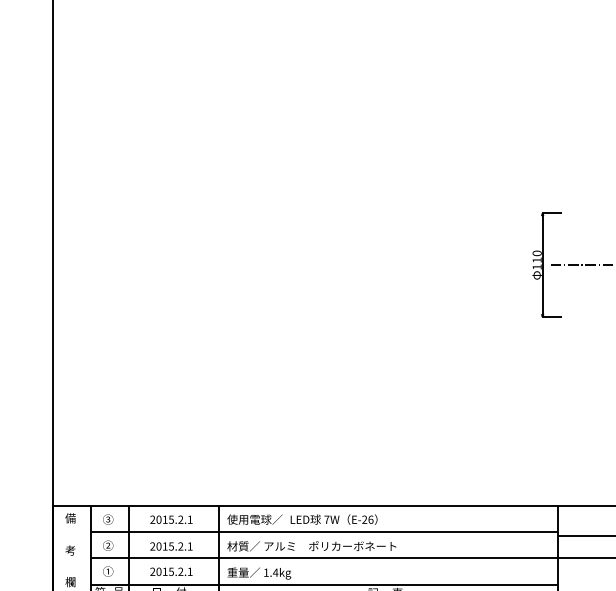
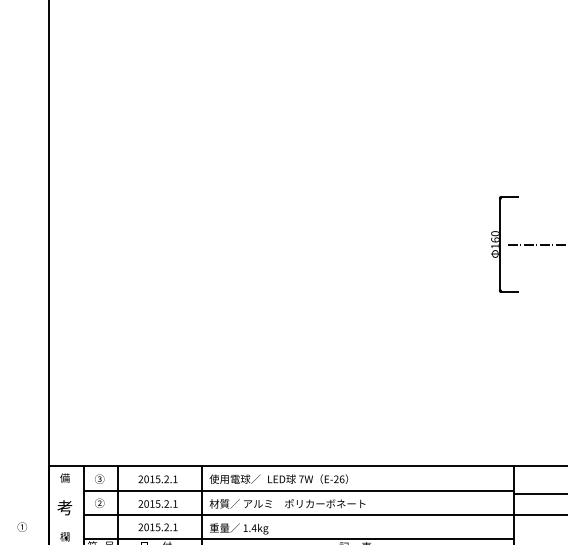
text: (536, 259) -> (494, 239), 110 -> 160
part: (70, 550) -> (64, 507), size x1.6
part: (108, 571) -> (22, 527), moved

